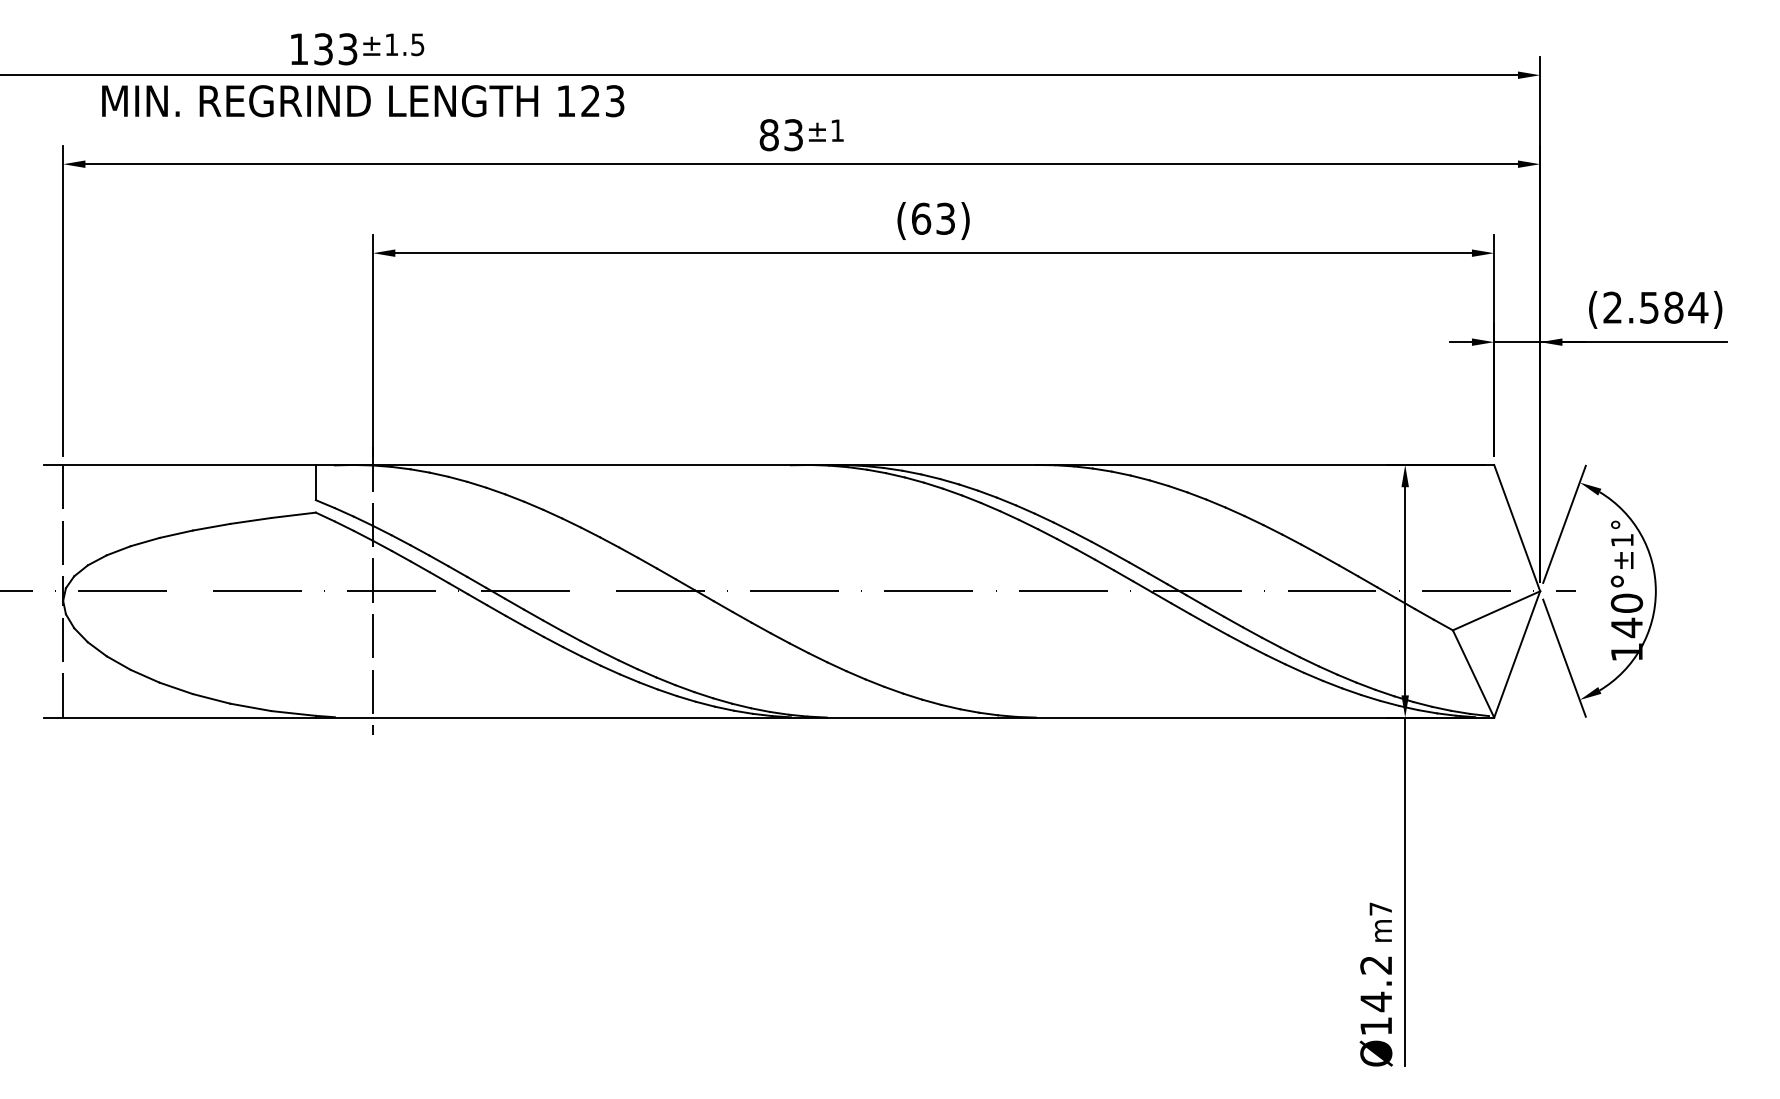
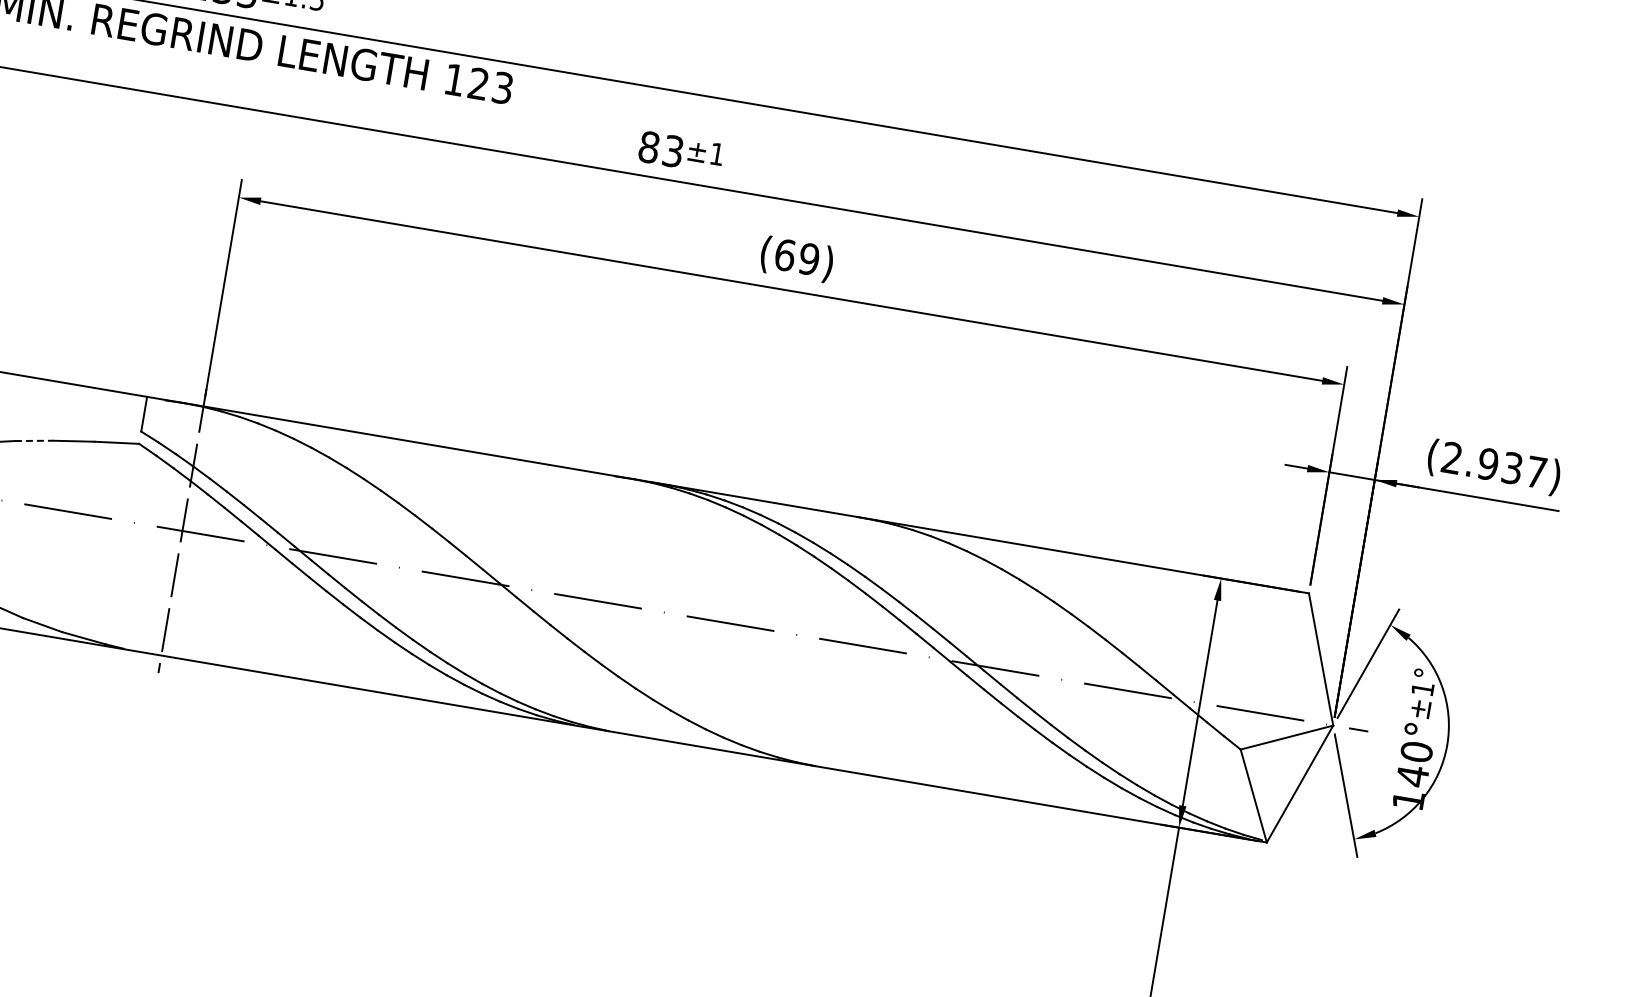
text: (945, 218) -> (809, 258), (63) -> (69)
text: (1673, 307) -> (1512, 468), (2.584) -> (2.937)
line: (211, 527) -> (33, 441), solid -> dashed

